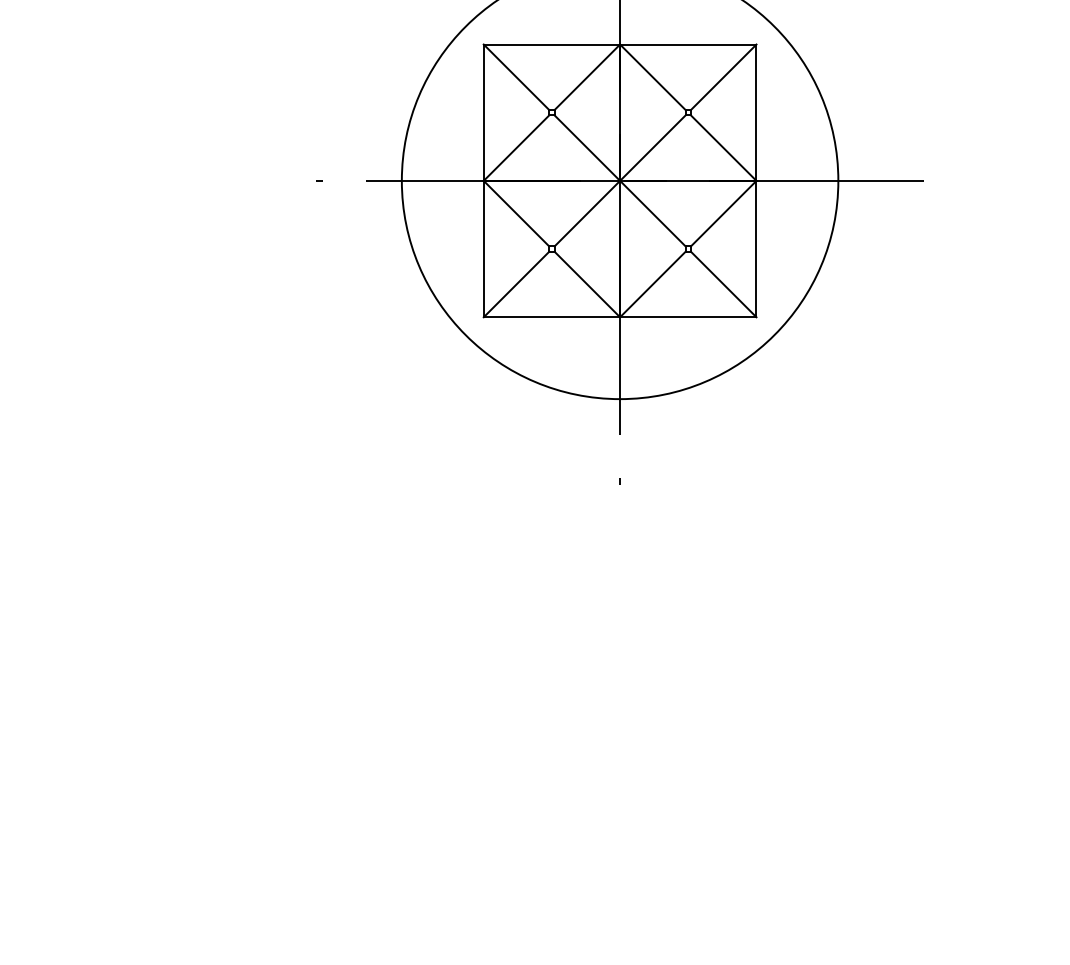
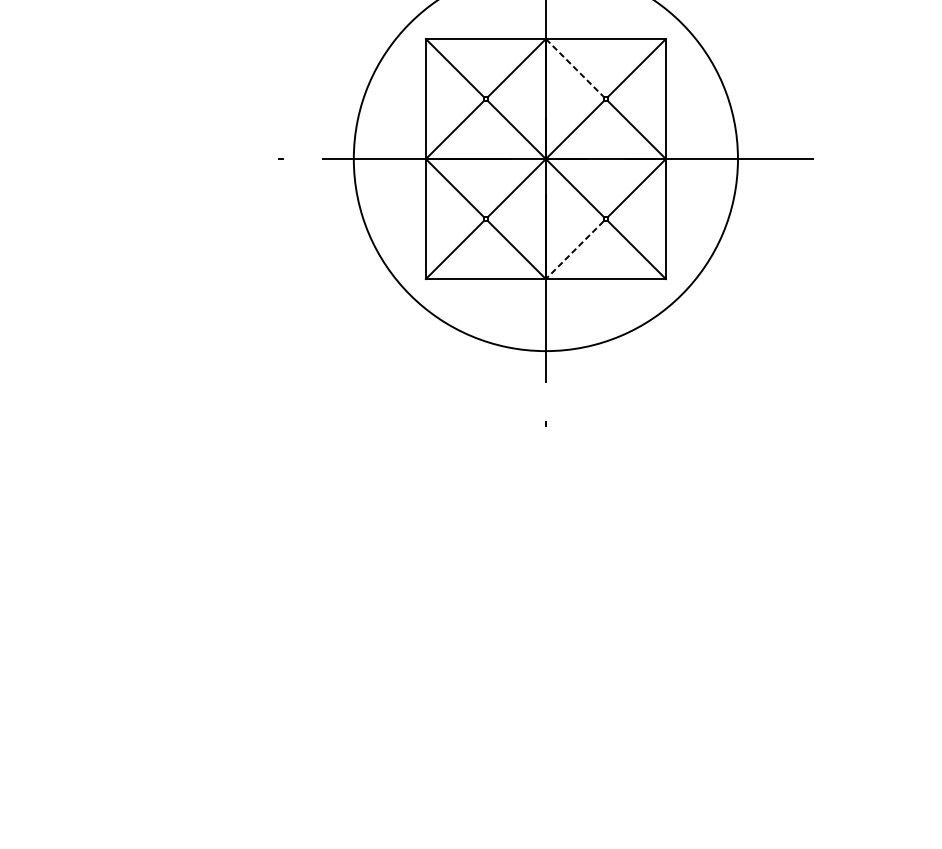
line: (653, 77) -> (575, 68), solid -> dashed
line: (652, 284) -> (574, 250), solid -> dashed

